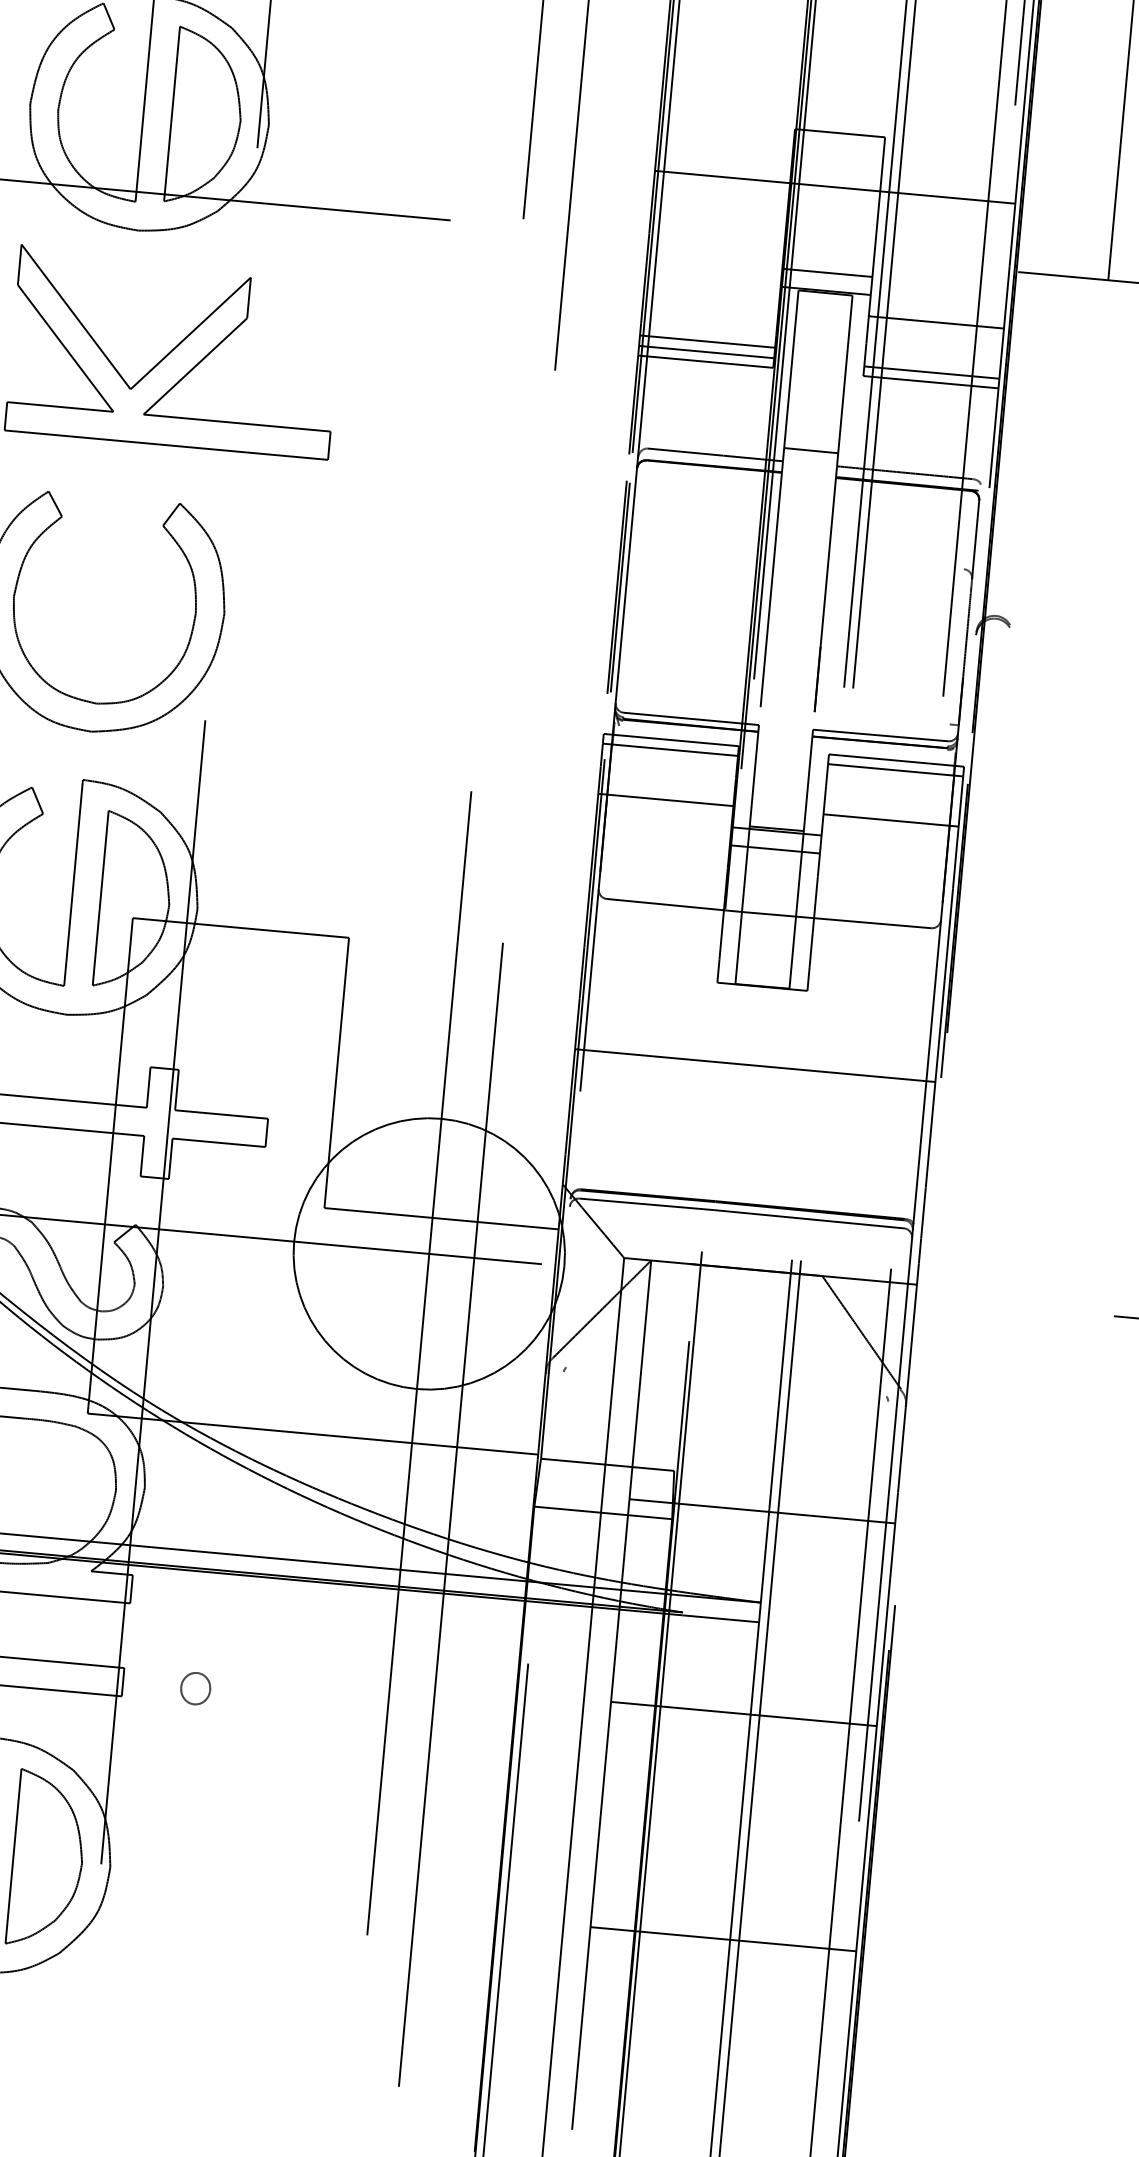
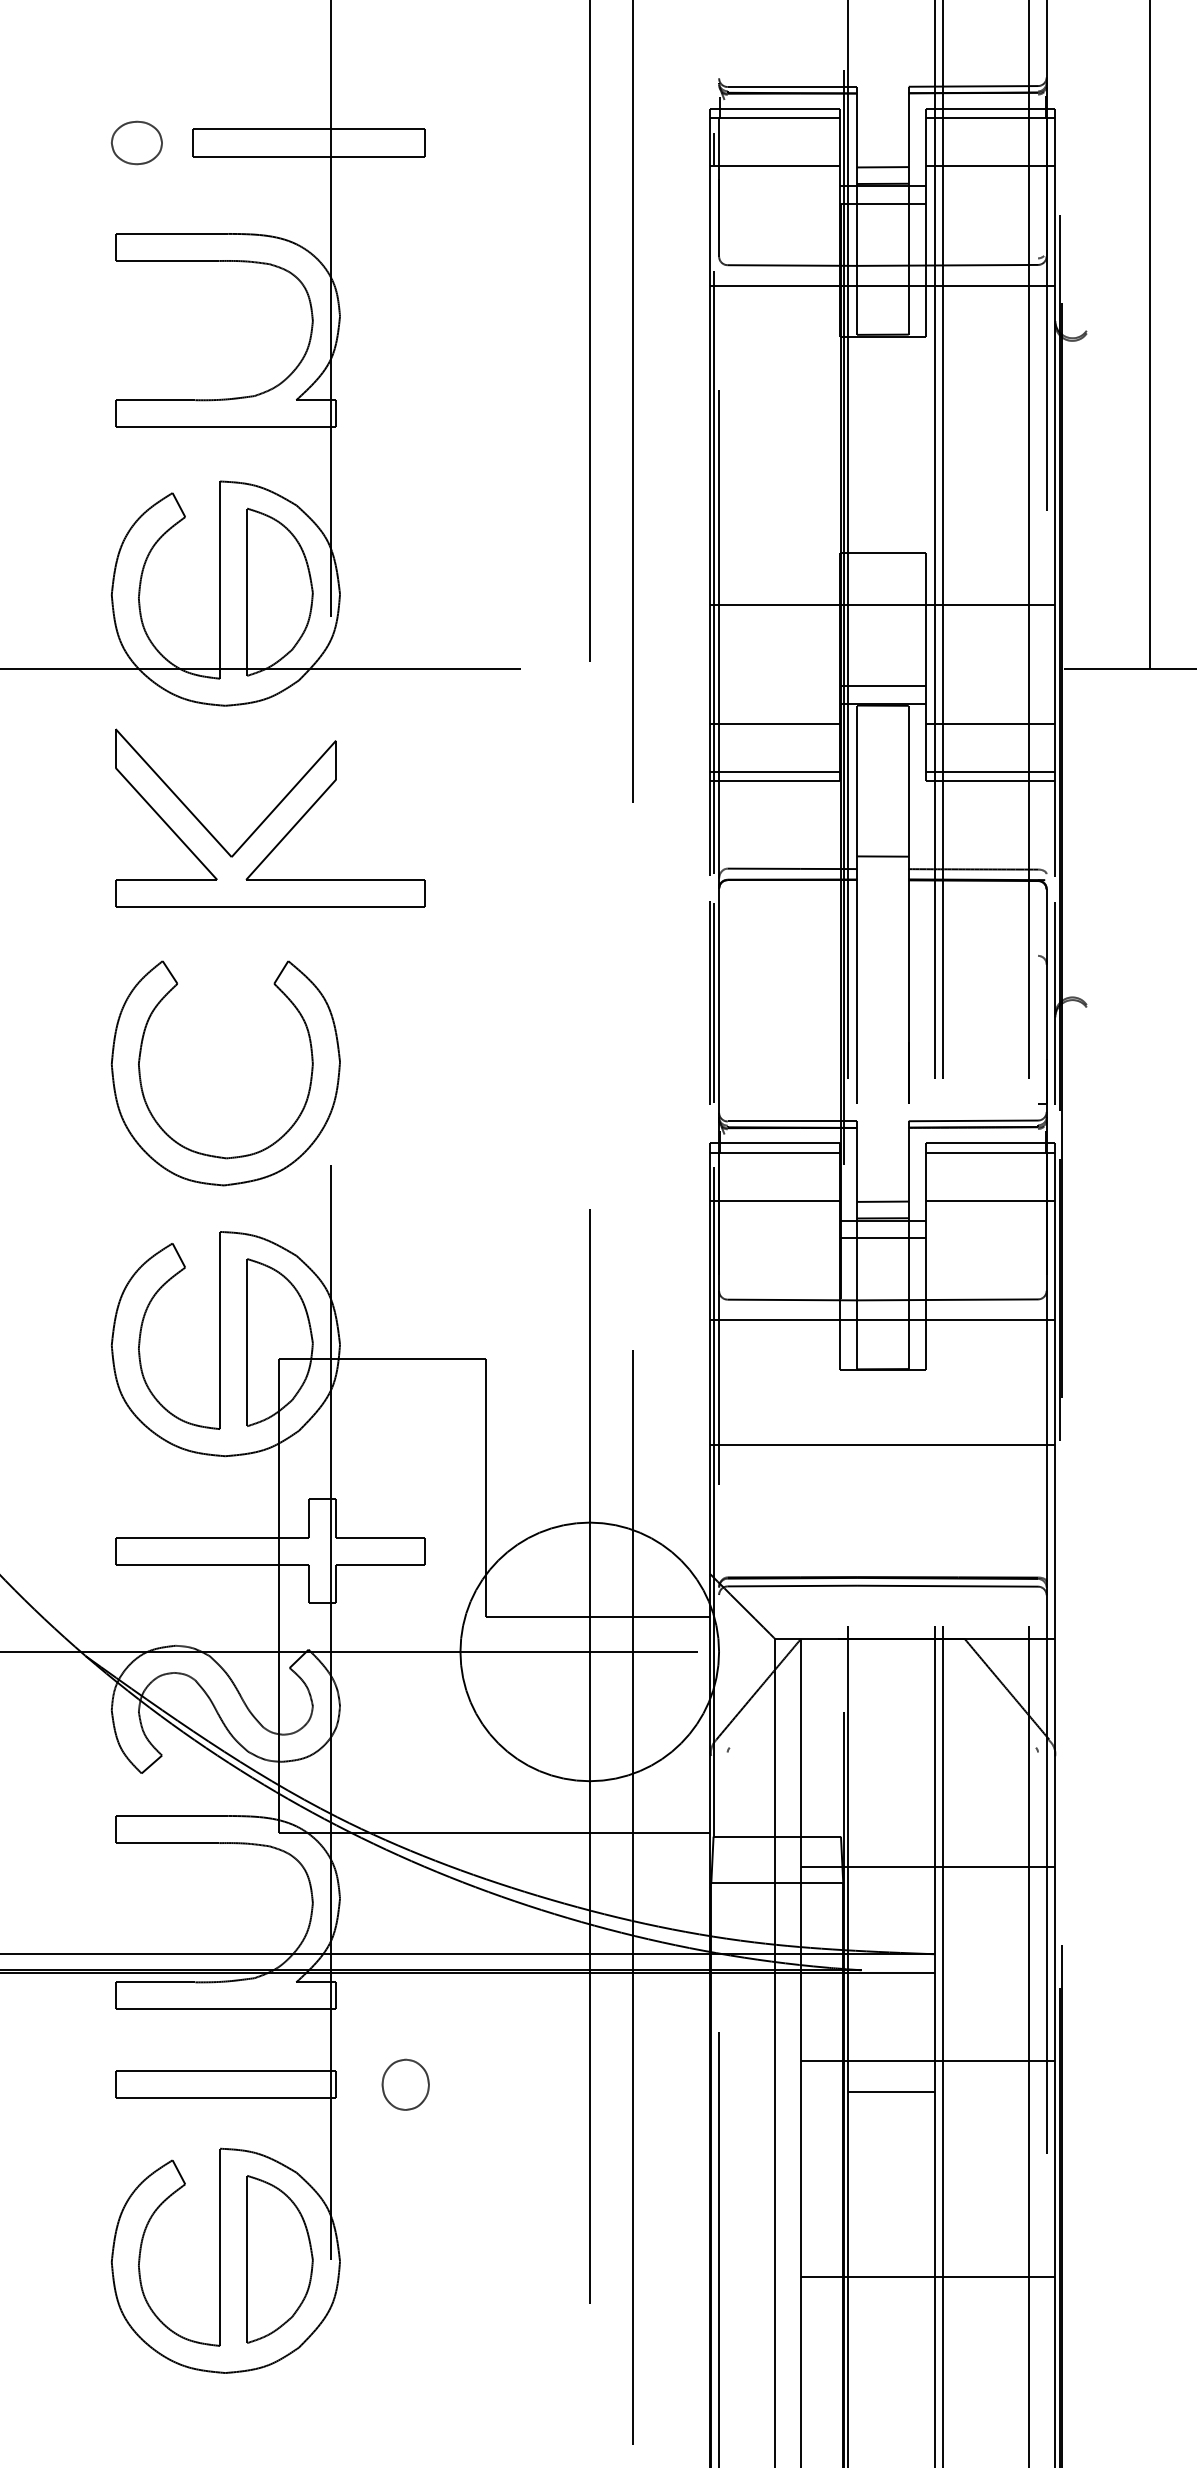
line: (706, 342) -> (774, 724), moved
line: (977, 619) -> (1055, 1002), added
line: (778, 811) -> (882, 1201), added
line: (766, 935) -> (882, 1320), added
part: (195, 1688) -> (405, 2084), size x1.67
line: (702, 1741) -> (891, 2091), added

